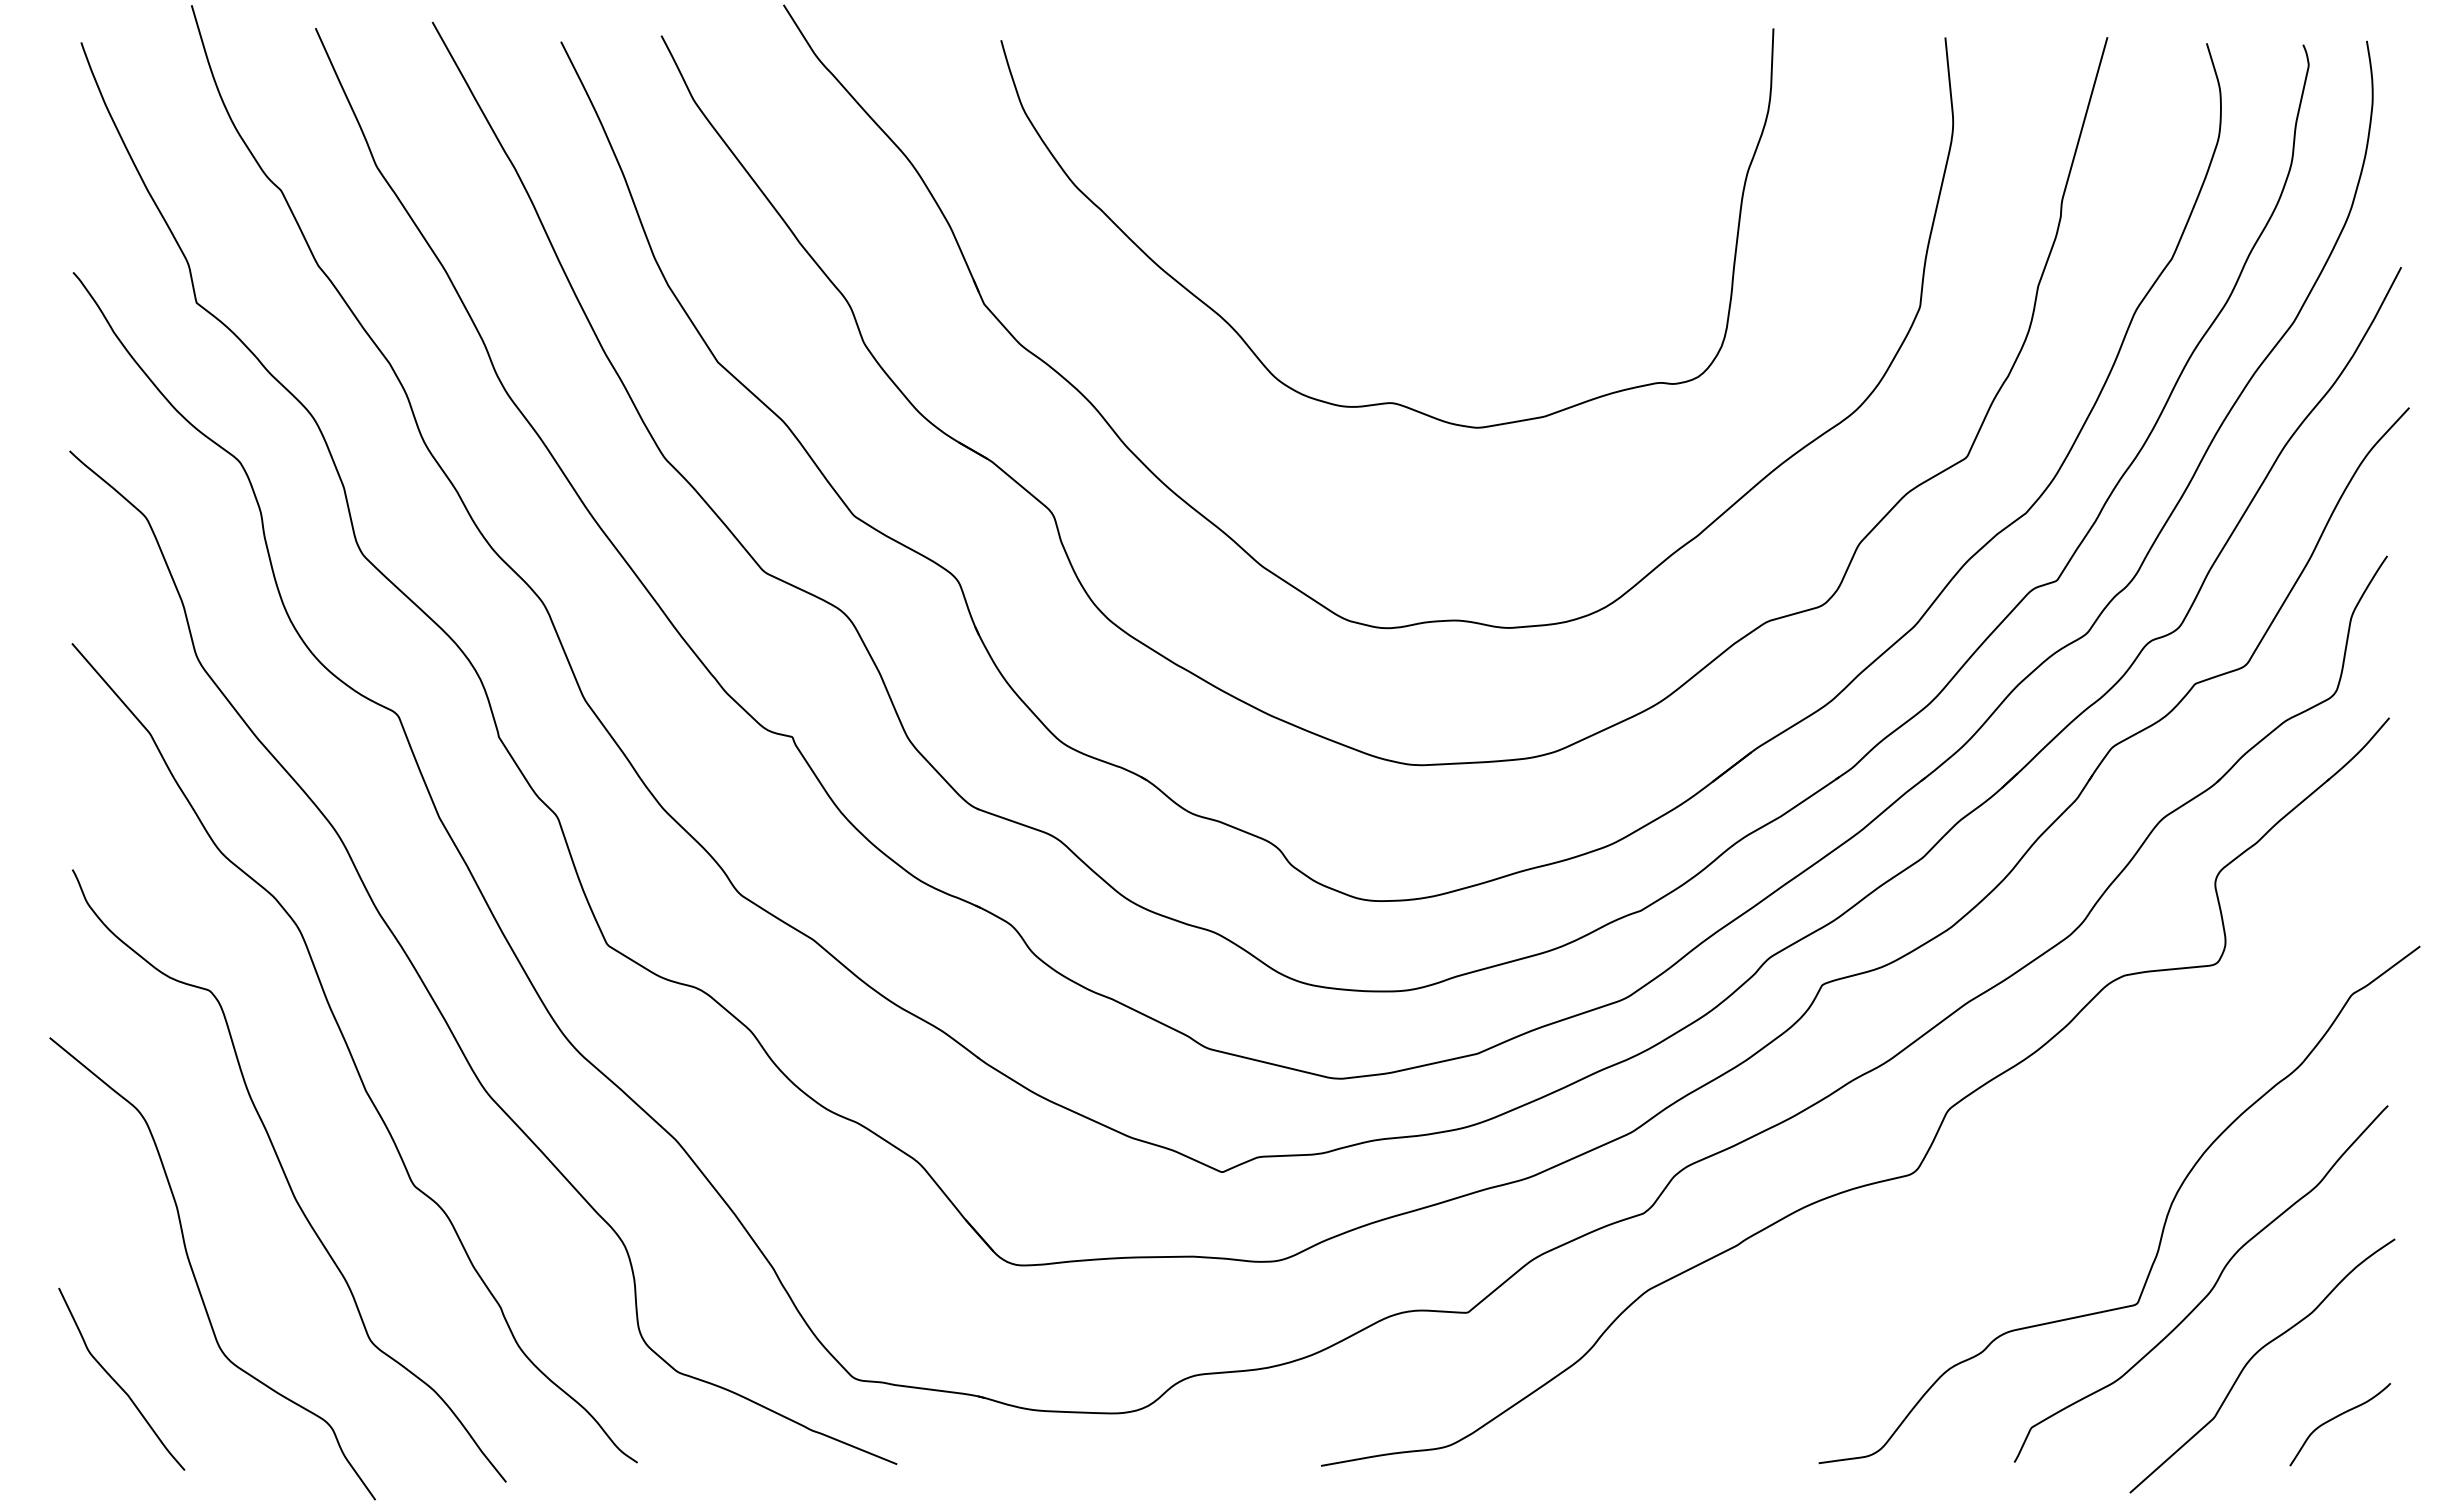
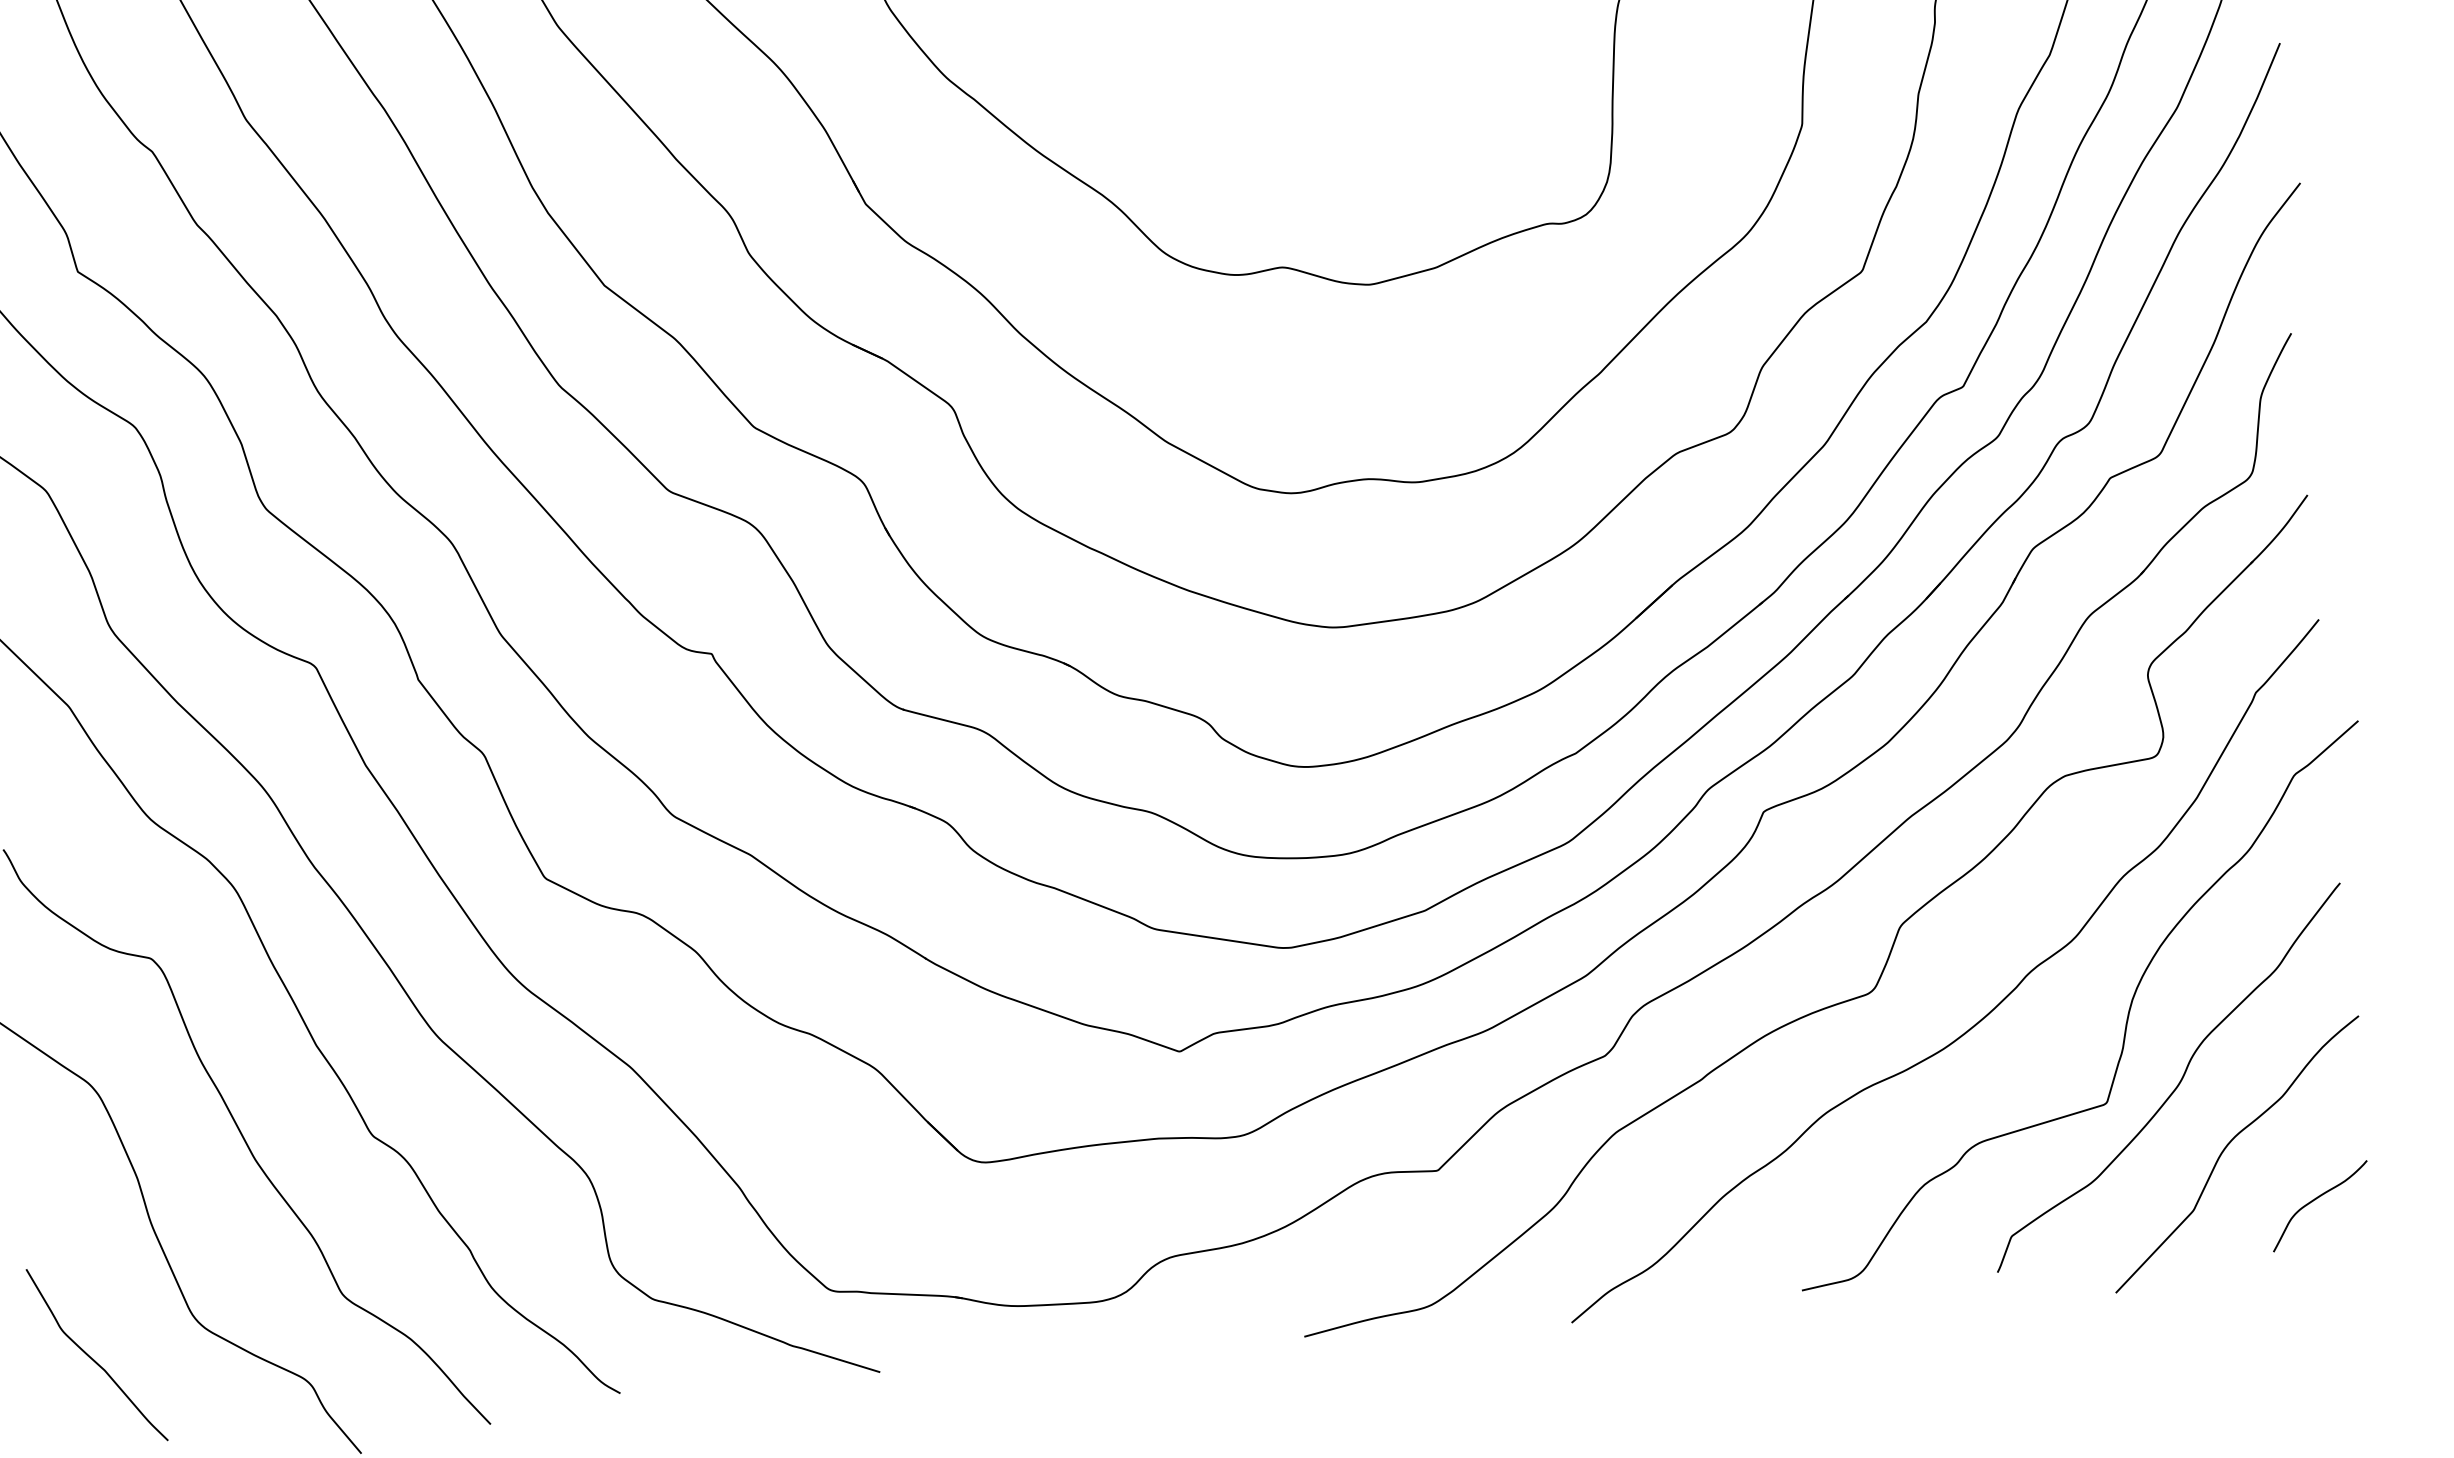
curve: (2022, 1207) -> (1983, 1016), added

